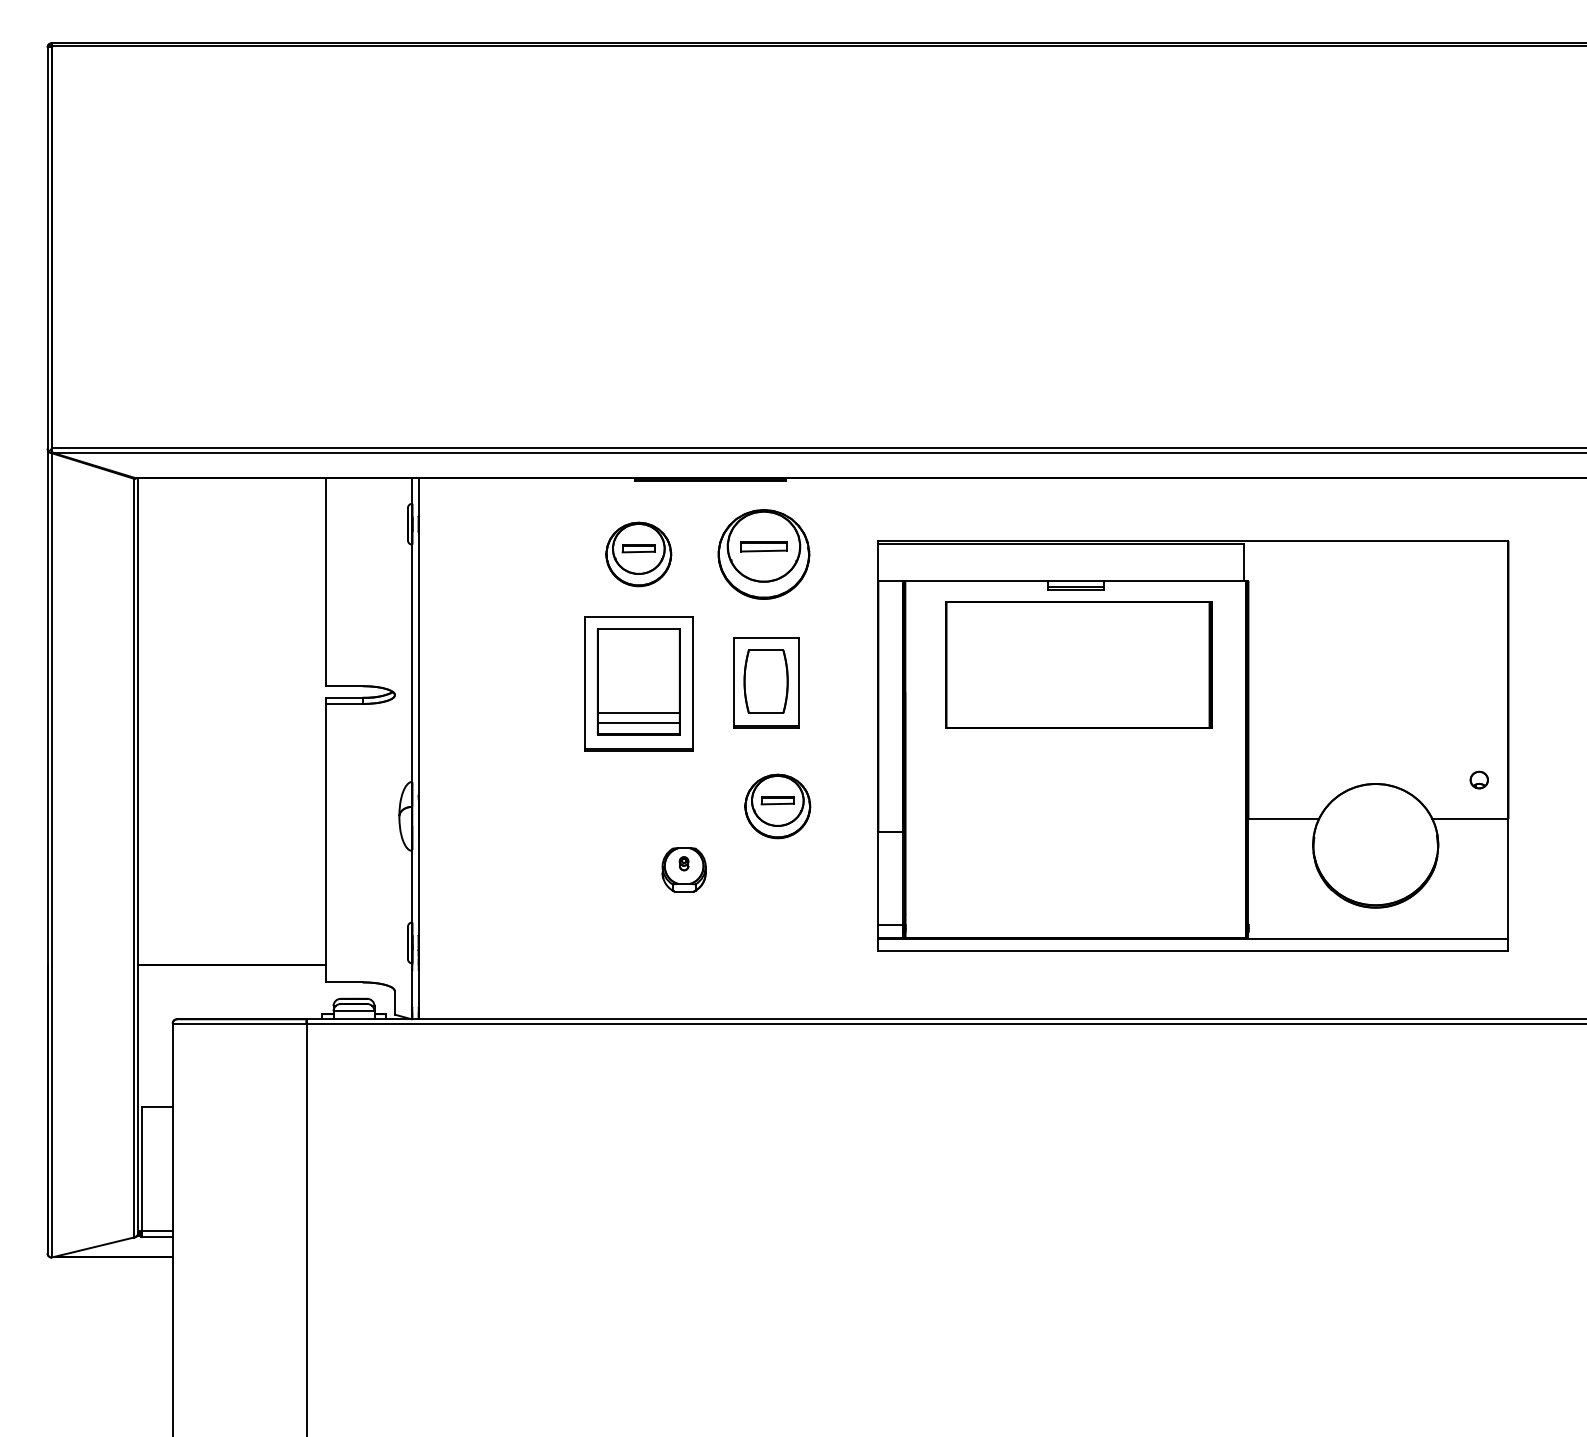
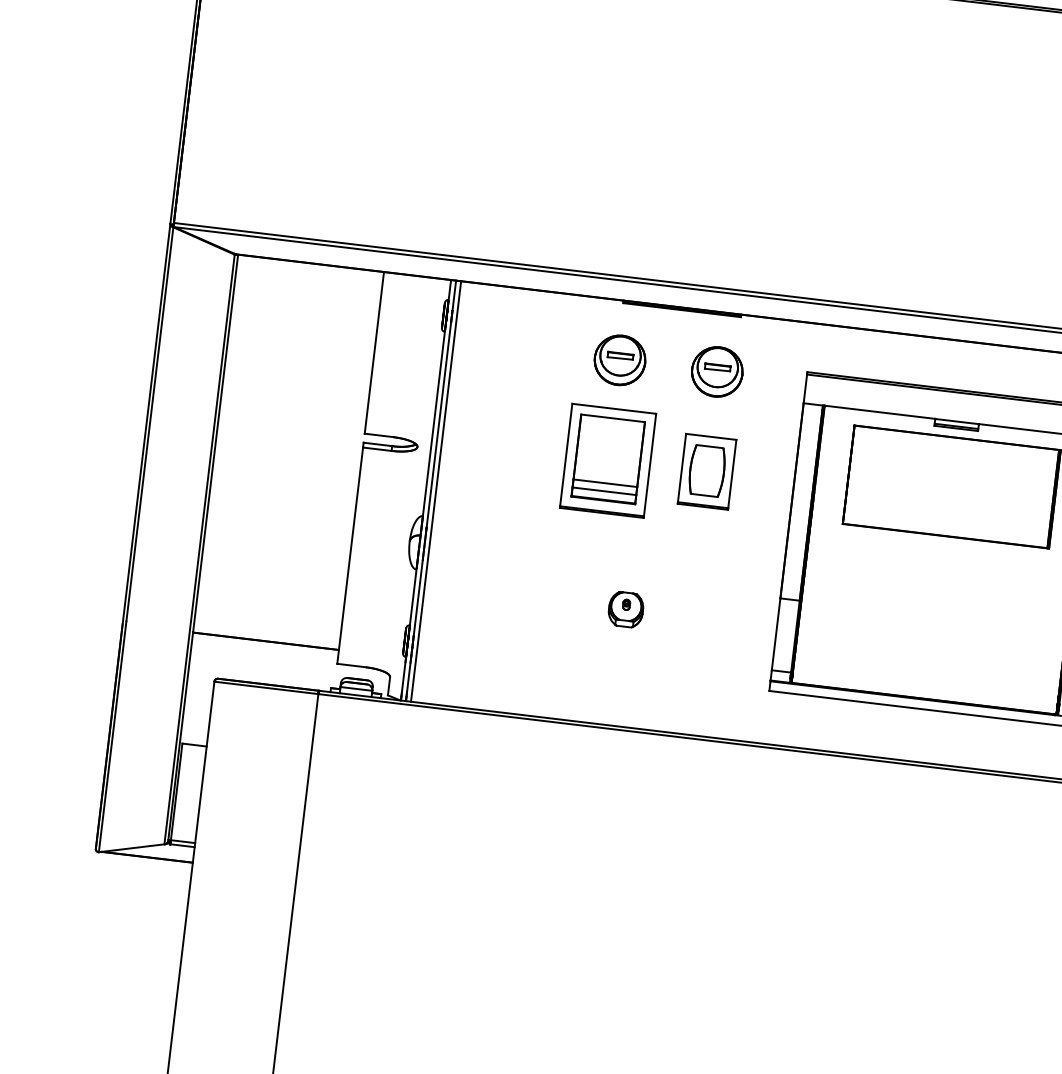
part: (763, 554) -> (716, 371), size x0.71
line: (425, 748) -> (436, 491), added
part: (777, 806) -> (704, 569), removed

